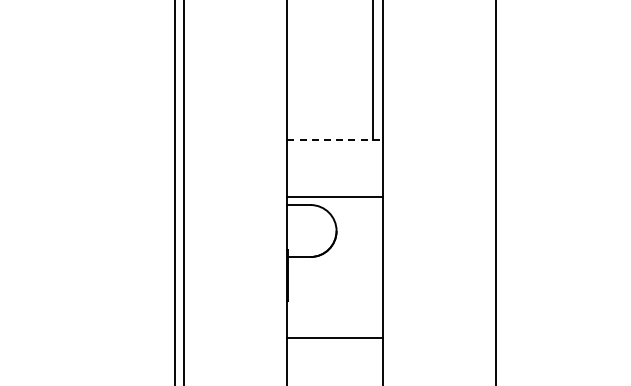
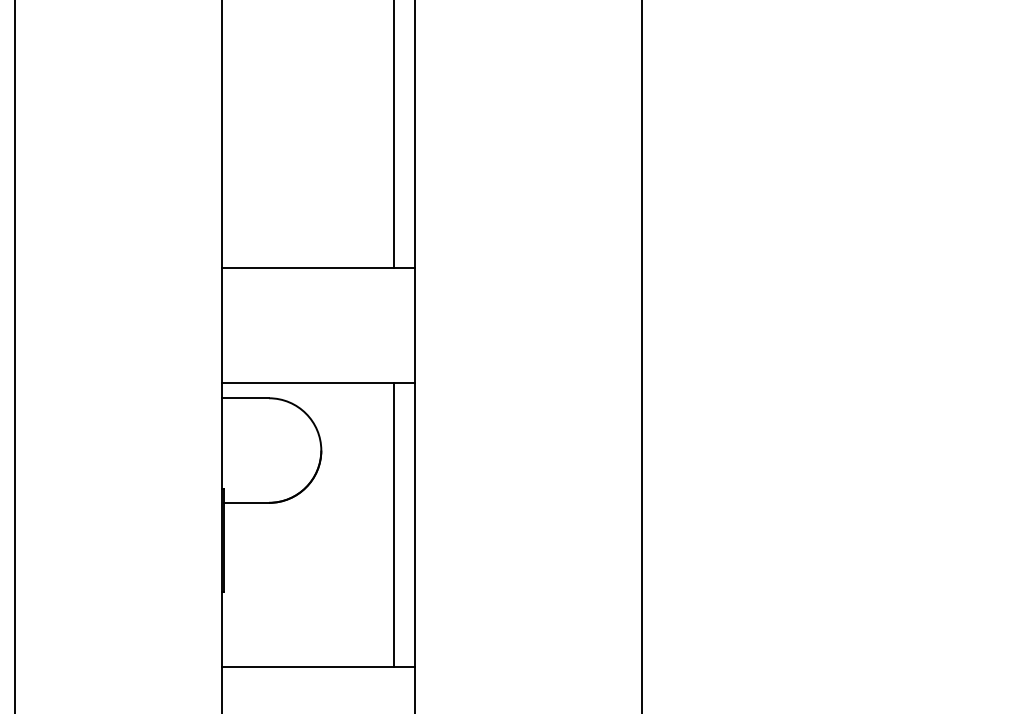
line: (335, 140) -> (319, 268), dashed -> solid
line: (372, 267) -> (393, 523), added

